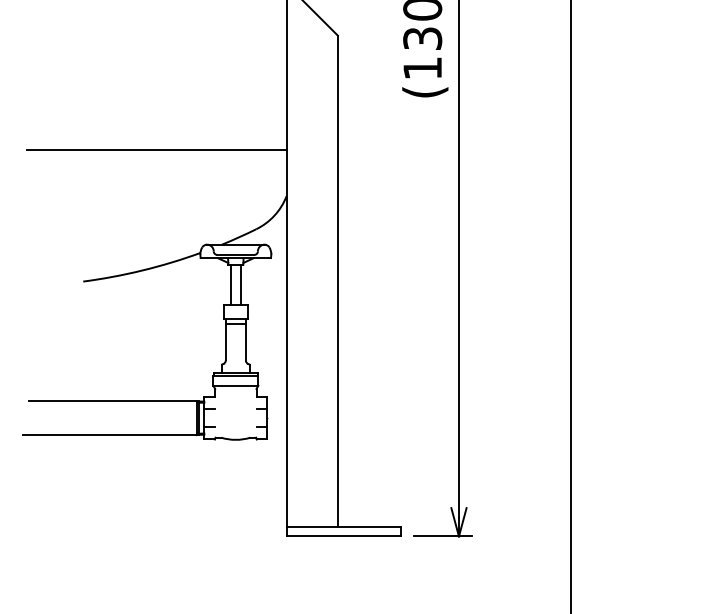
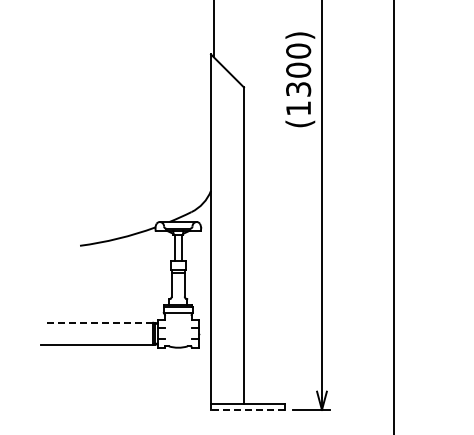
line: (155, 150) -> (126, 161), removed
line: (111, 400) -> (98, 322), solid -> dashed
line: (343, 535) -> (247, 409), solid -> dashed

